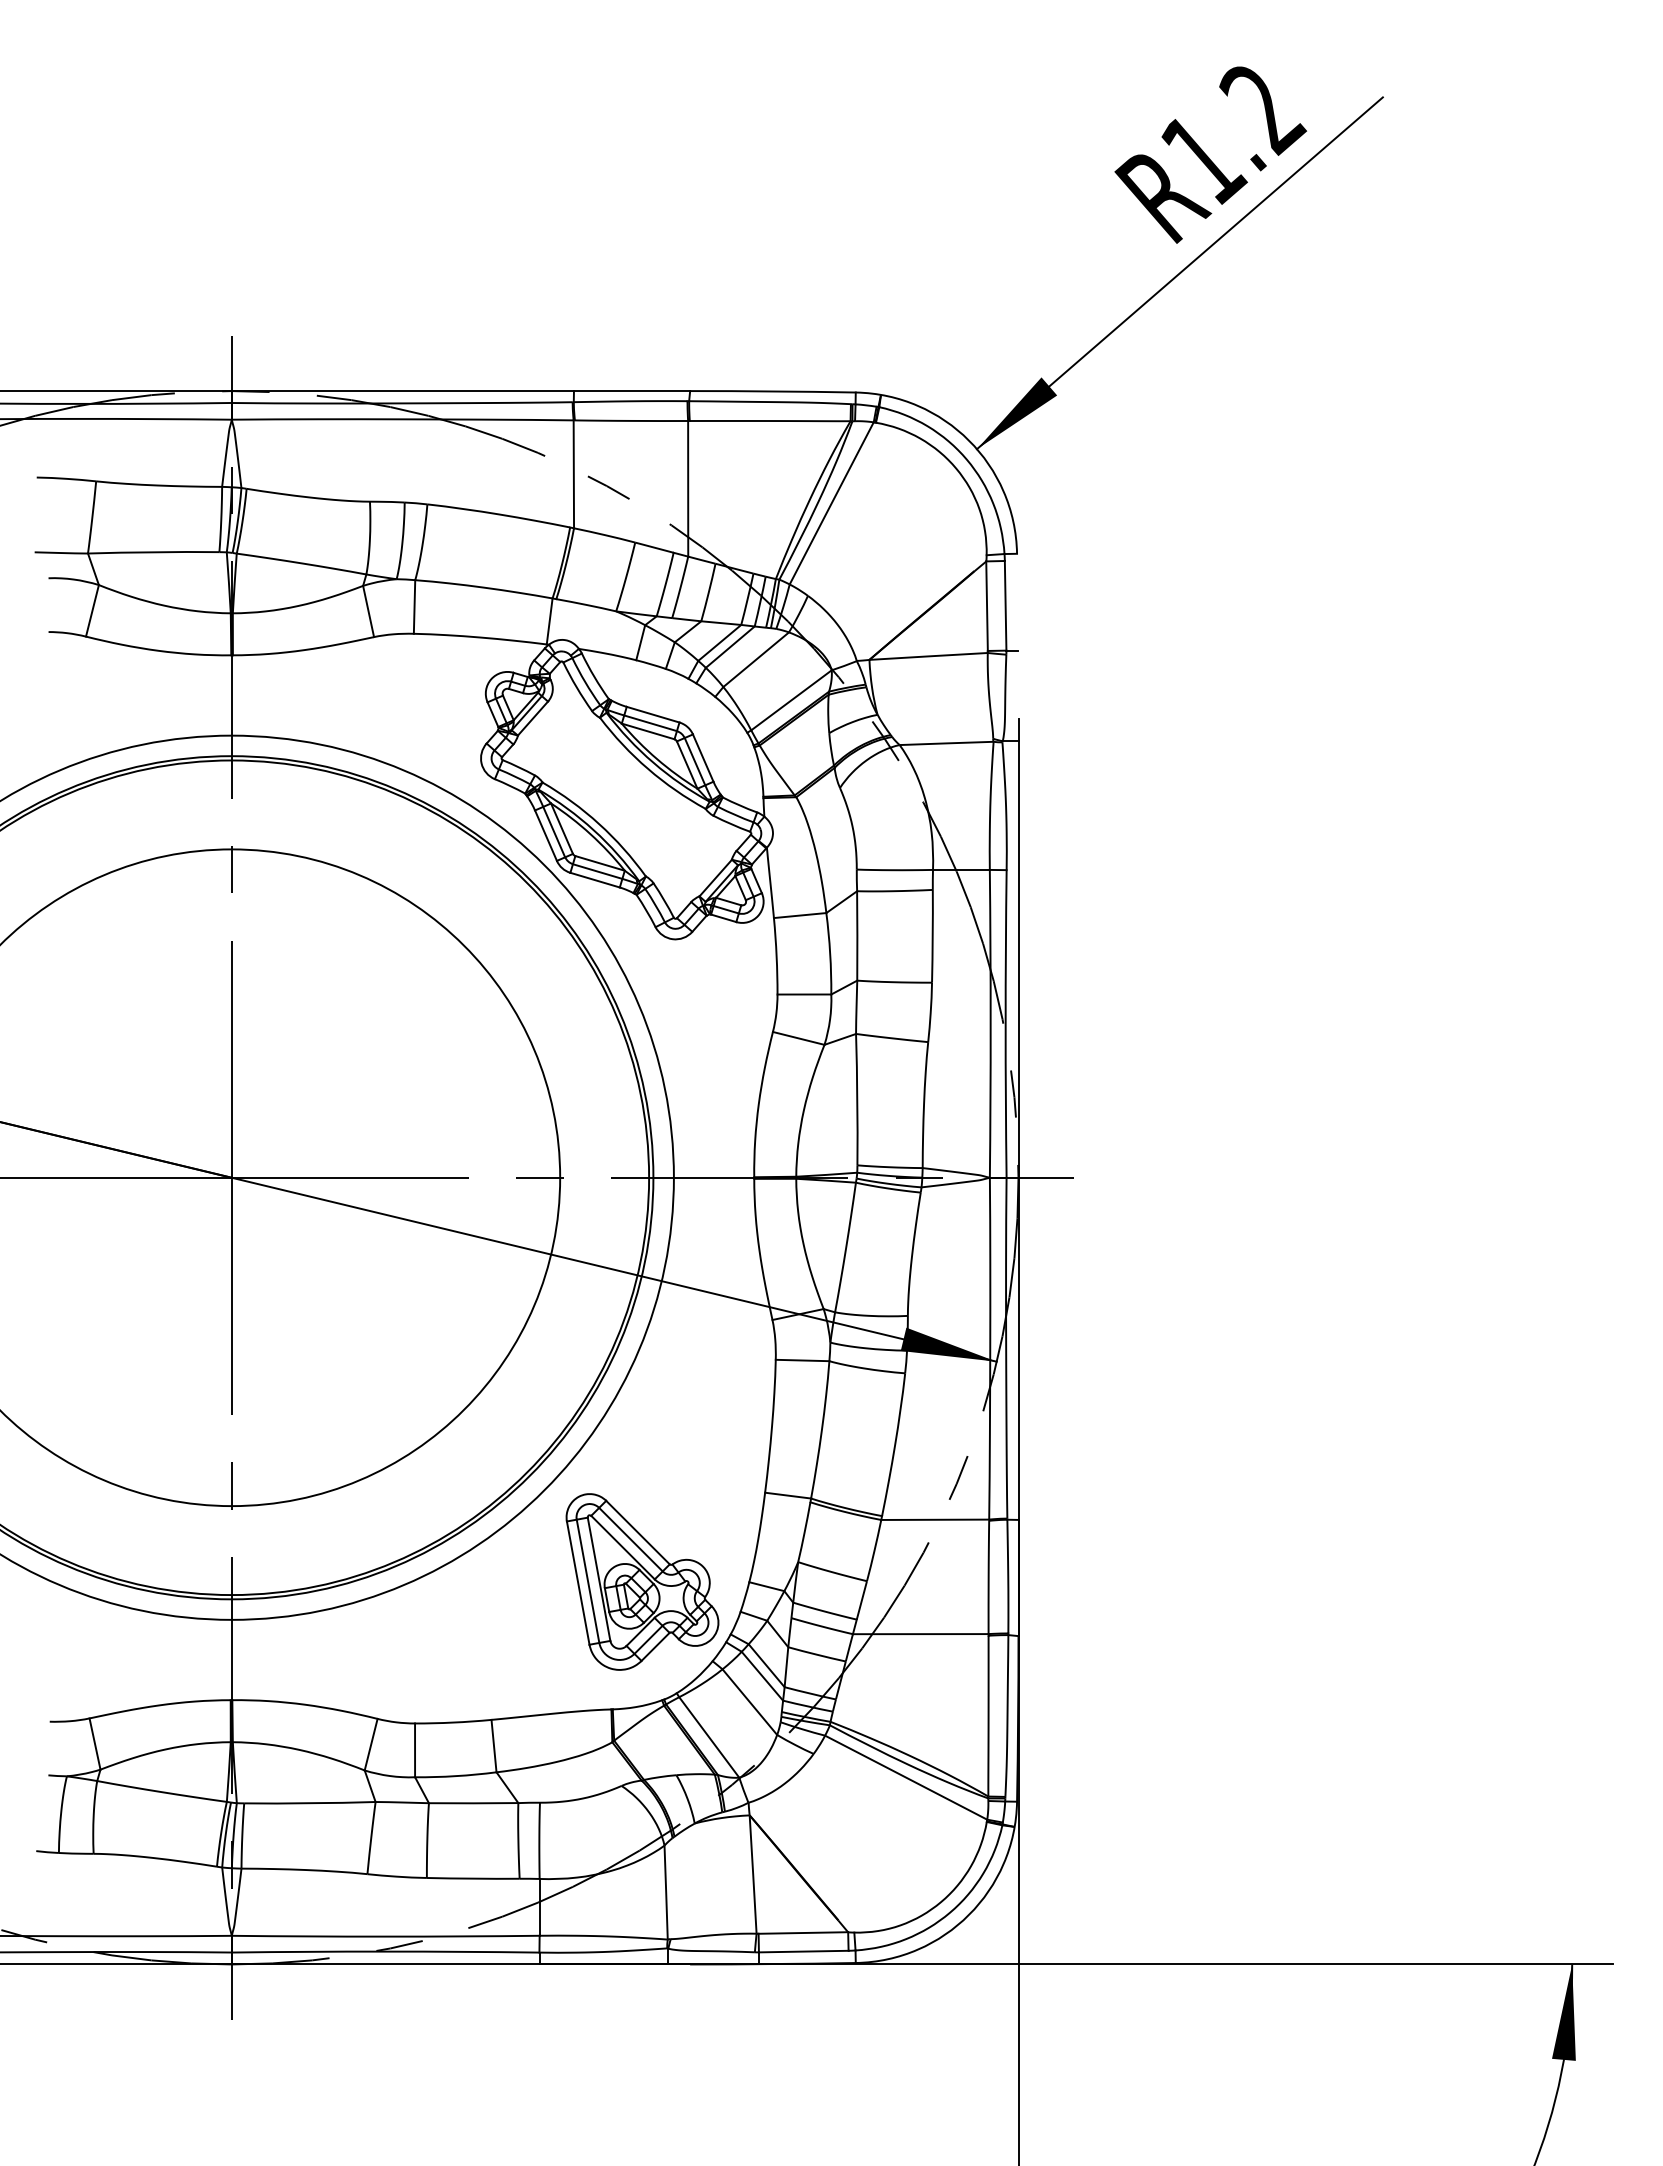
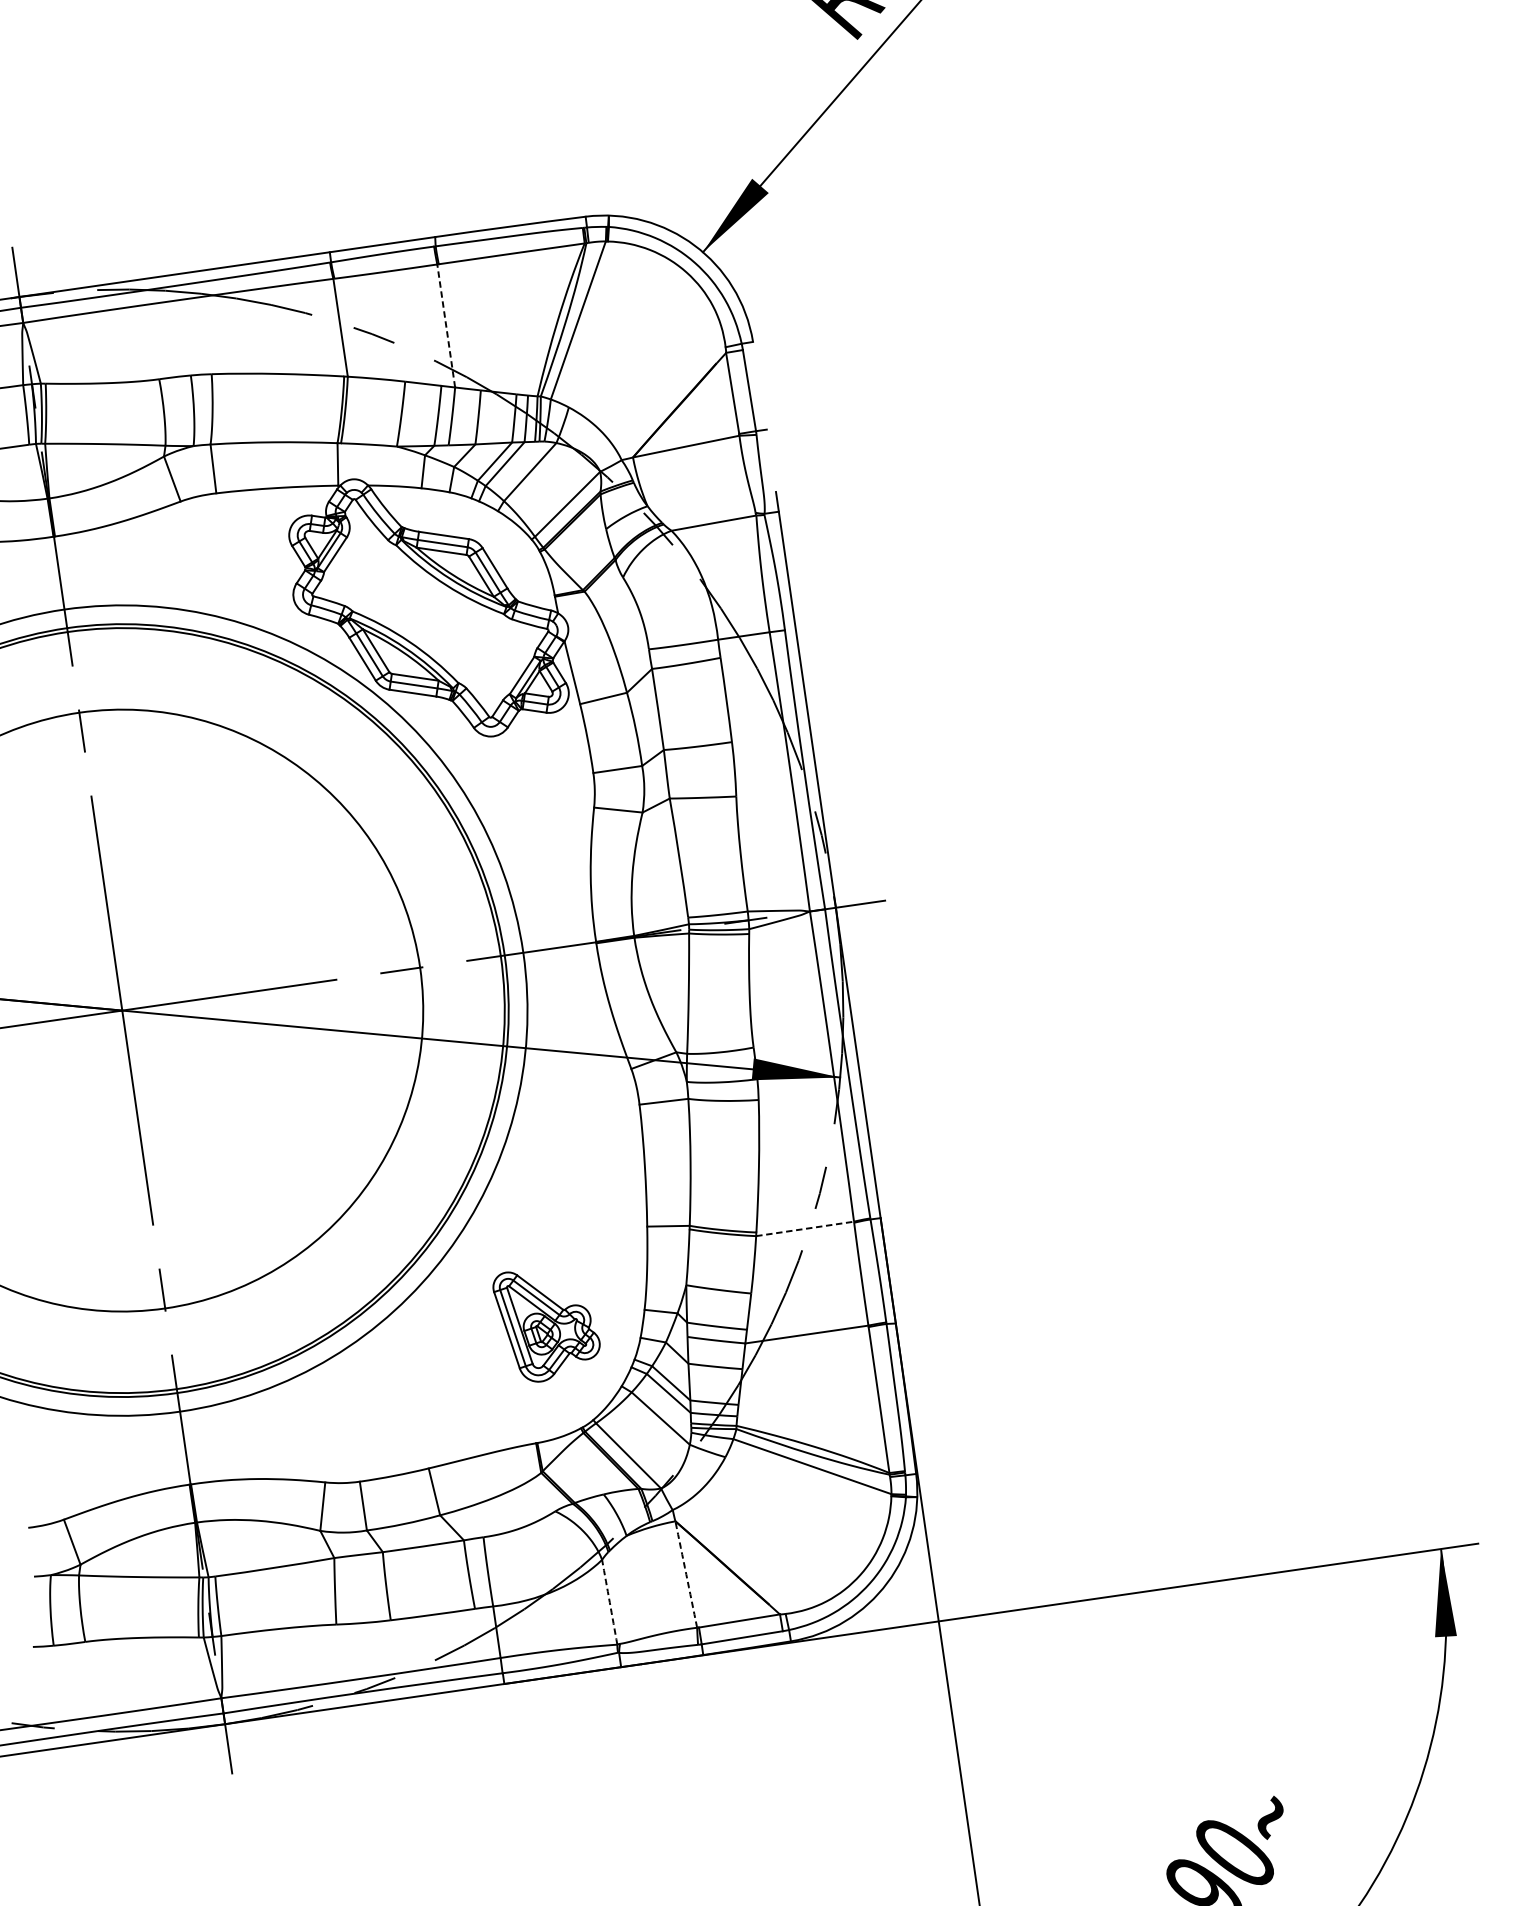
line: (688, 488) -> (446, 325), solid -> dashed
line: (935, 1519) -> (805, 1228), solid -> dashed
part: (642, 1581) -> (547, 1323), size x0.7
arc: (753, 1874) -> (686, 1574), solid -> dashed
arc: (666, 1892) -> (610, 1602), solid -> dashed

